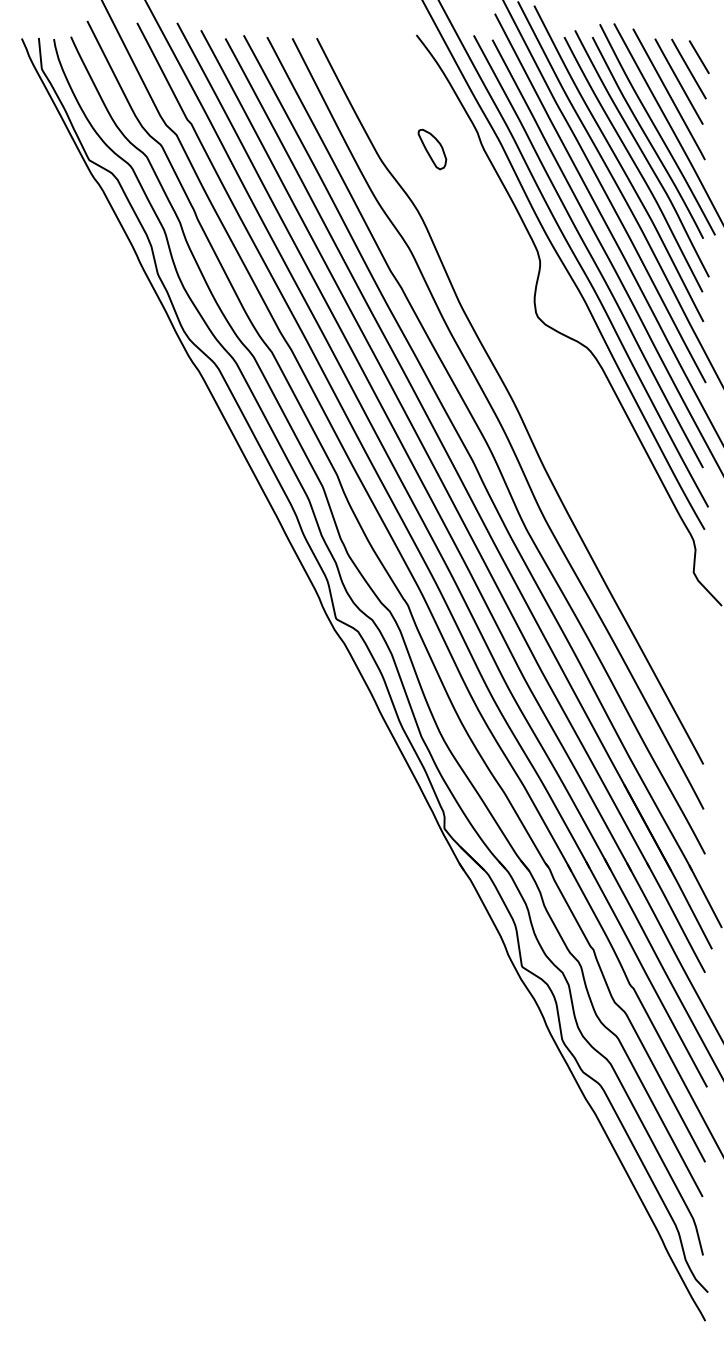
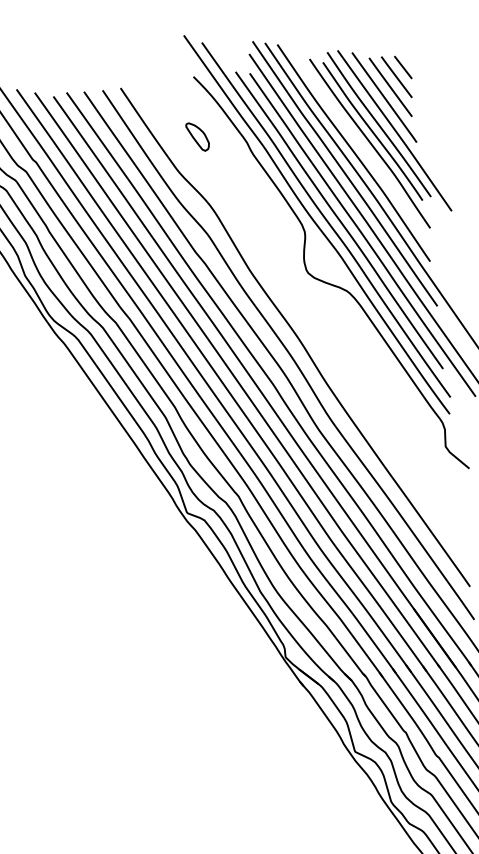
part: (432, 149) -> (197, 136), moved
curve: (633, 163) -> (364, 151), removed

